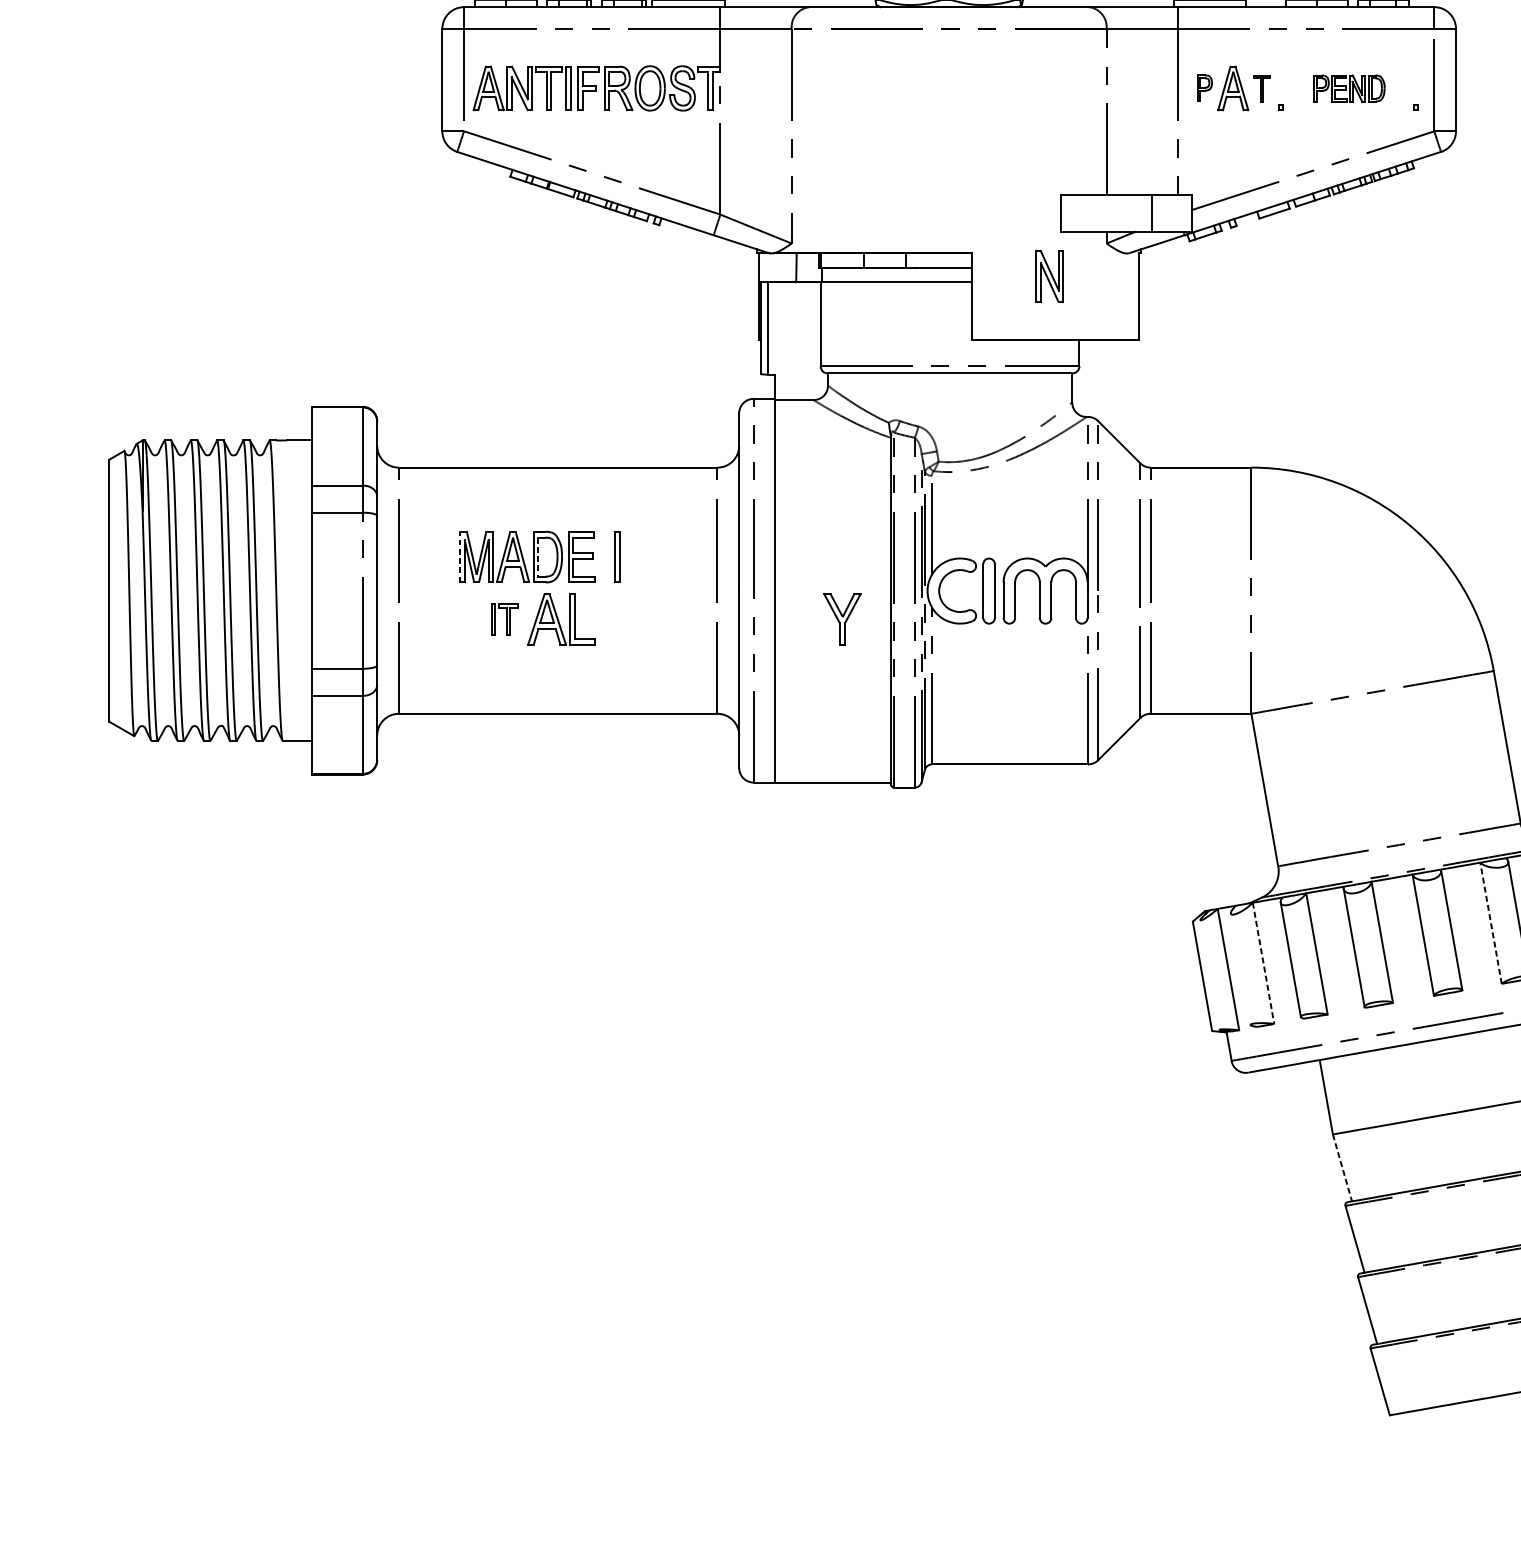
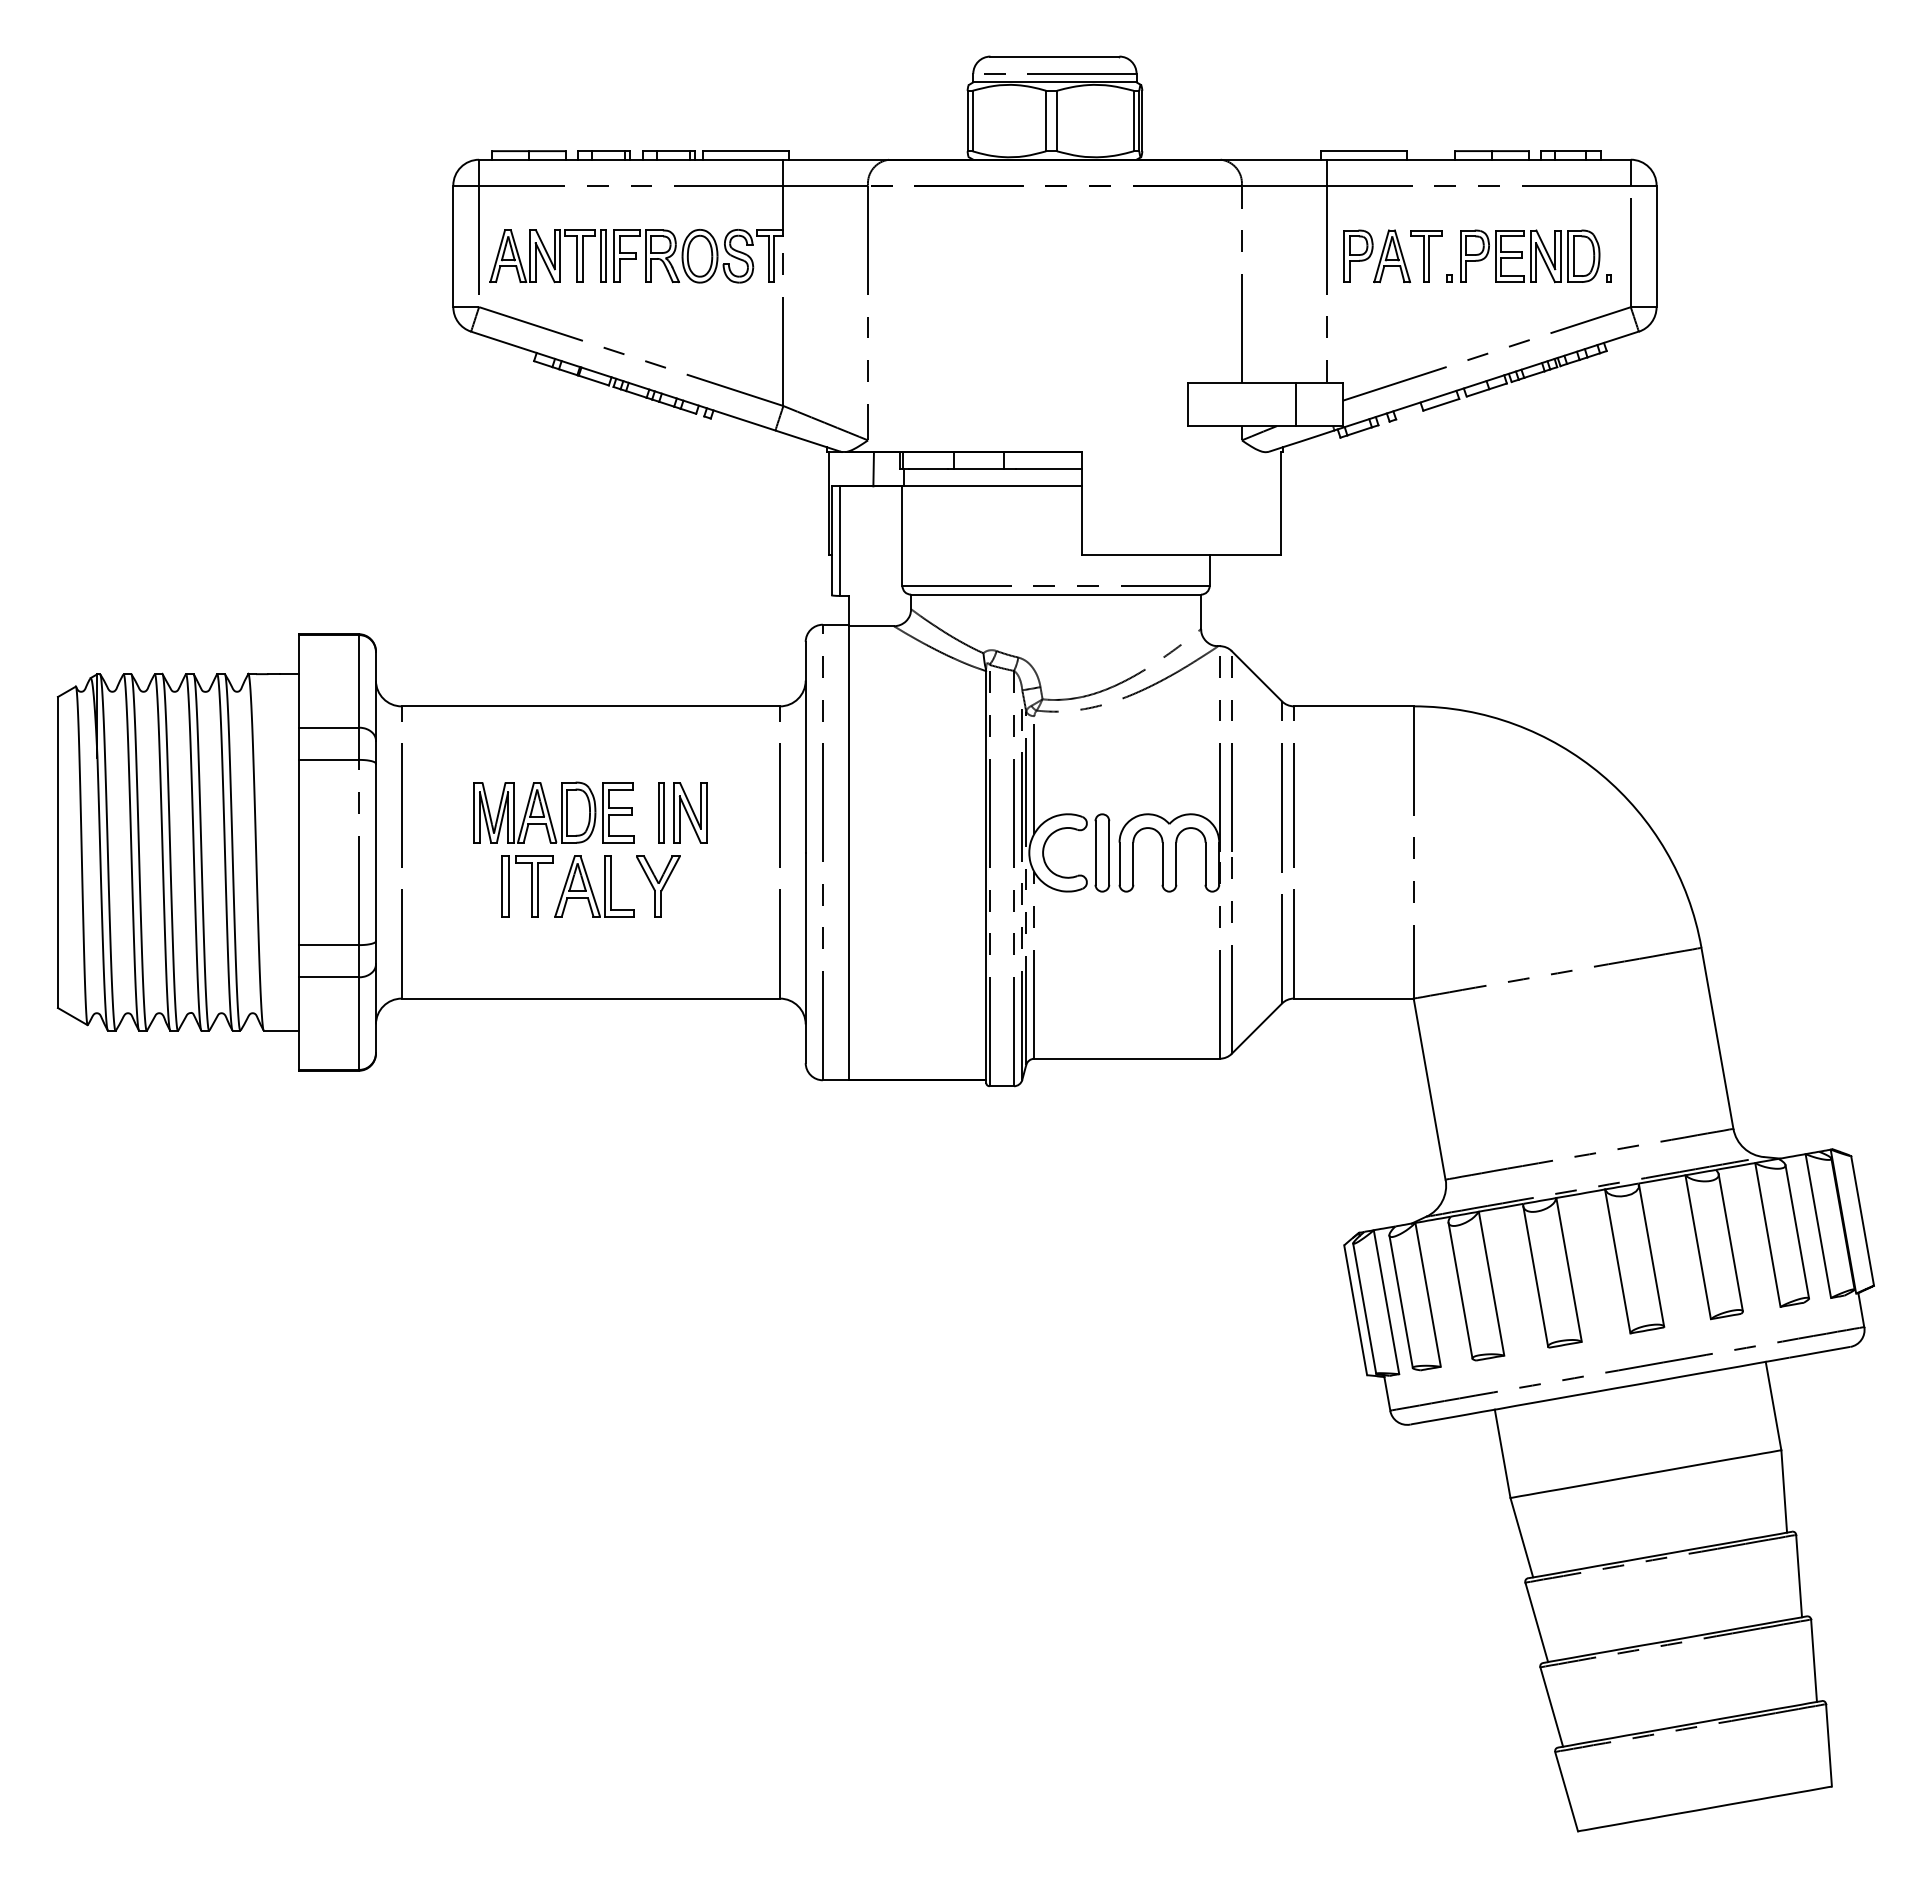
part: (1204, 87) -> (1358, 255), size x1.67
part: (1262, 88) -> (1426, 256), size x1.67
part: (1349, 88) -> (1530, 256), size x1.67
part: (1049, 276) -> (690, 812), moved
line: (460, 557) -> (474, 812), dashed -> solid
line: (537, 557) -> (566, 813), dashed -> solid
part: (504, 619) -> (527, 886), size x1.67
part: (842, 619) -> (658, 886), moved
line: (1491, 922) -> (1698, 1246), dashed -> solid
line: (1263, 963) -> (1428, 1295), dashed -> solid
line: (1240, 968) -> (1400, 1301), added
line: (1209, 974) -> (1364, 1308), added
line: (1342, 1168) -> (1521, 1538), dashed -> solid

